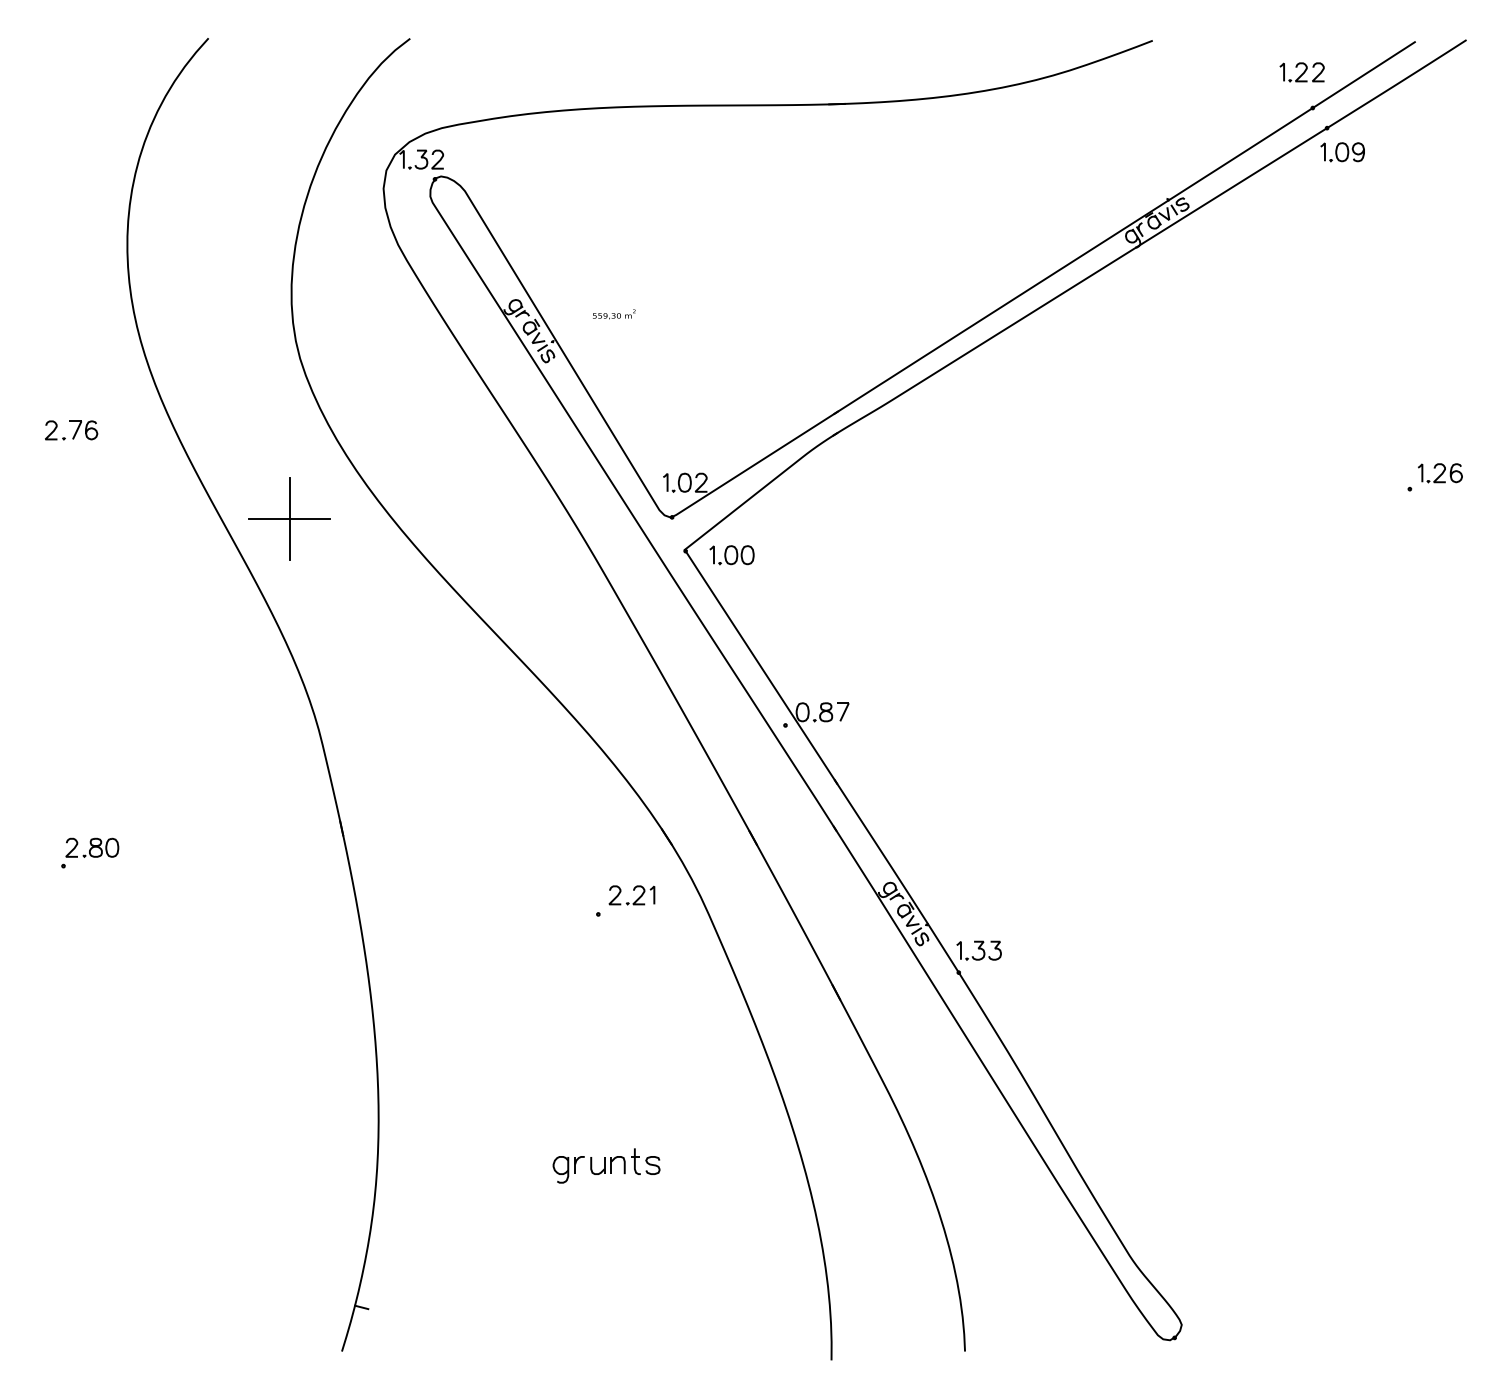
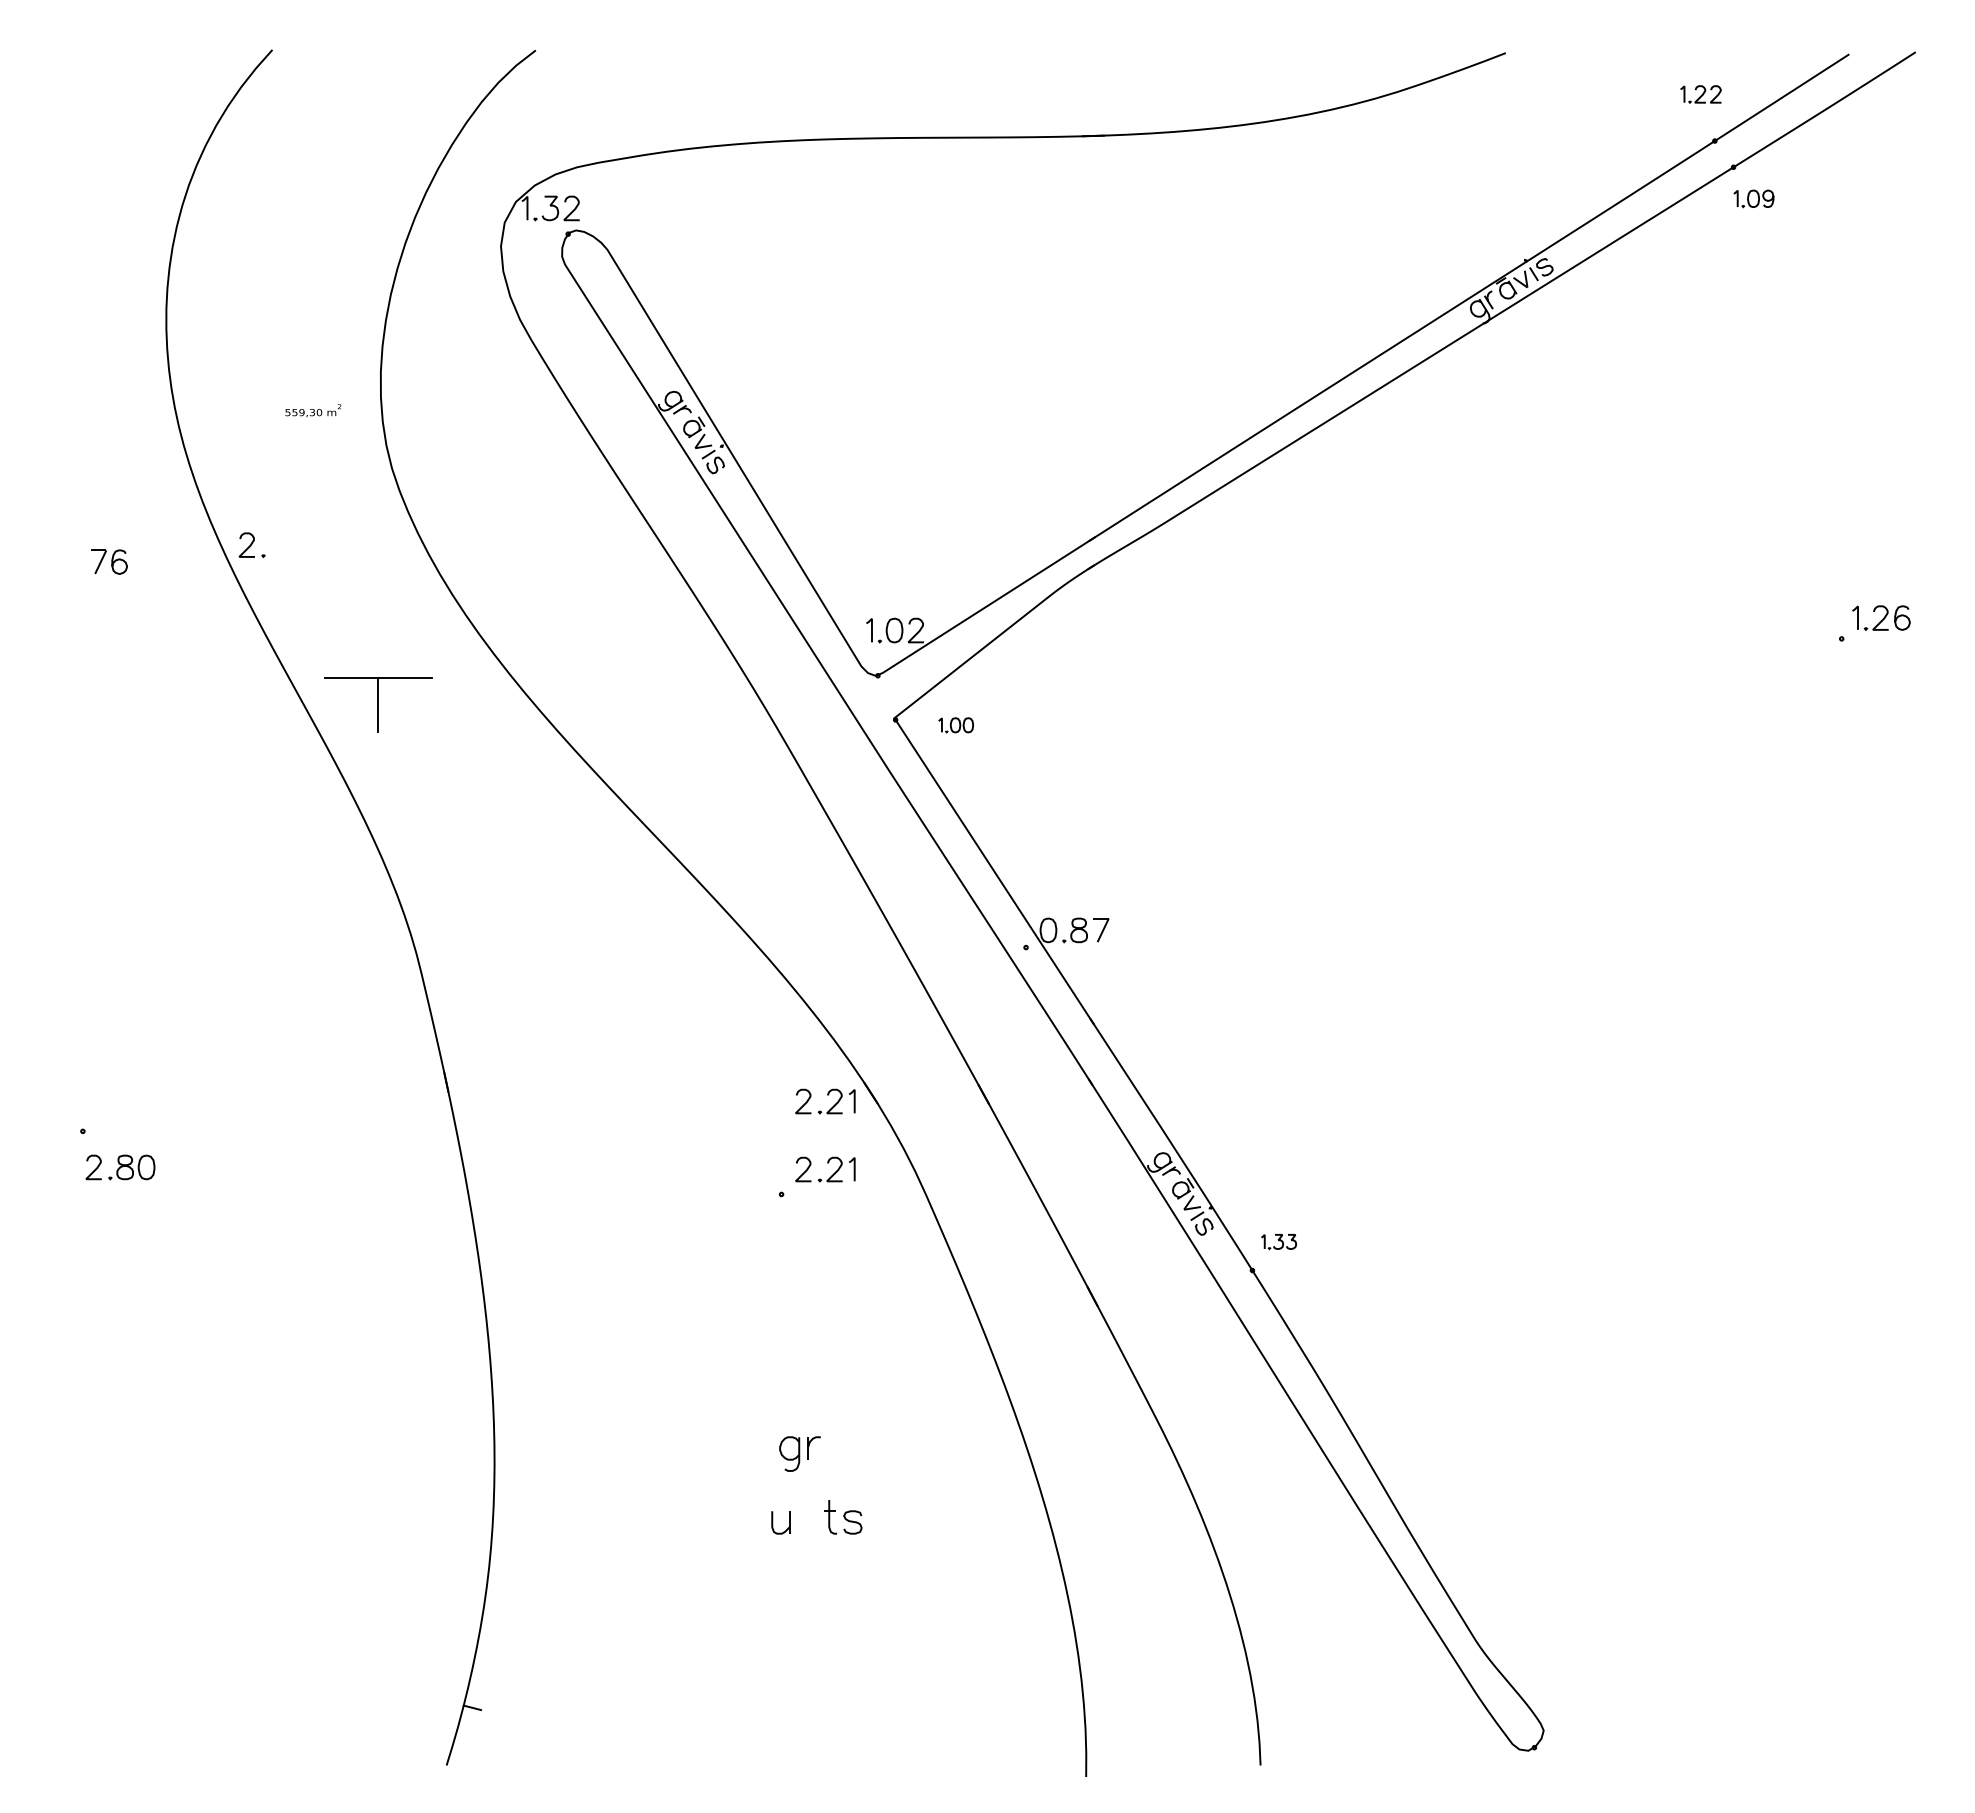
part: (1301, 72) -> (1700, 94), size x0.7
part: (1342, 152) -> (1753, 198), size x0.7
text: (614, 314) -> (313, 410), moved
part: (54, 430) -> (251, 545), moved
line: (289, 498) -> (378, 651), removed
part: (731, 555) -> (955, 725), size x0.6
part: (633, 838) -> (827, 1095), added
part: (92, 847) -> (120, 1167), moved
part: (978, 950) -> (1278, 1241), size x0.6
part: (612, 1164) -> (799, 1521), removed
part: (568, 1169) -> (799, 1453), moved

